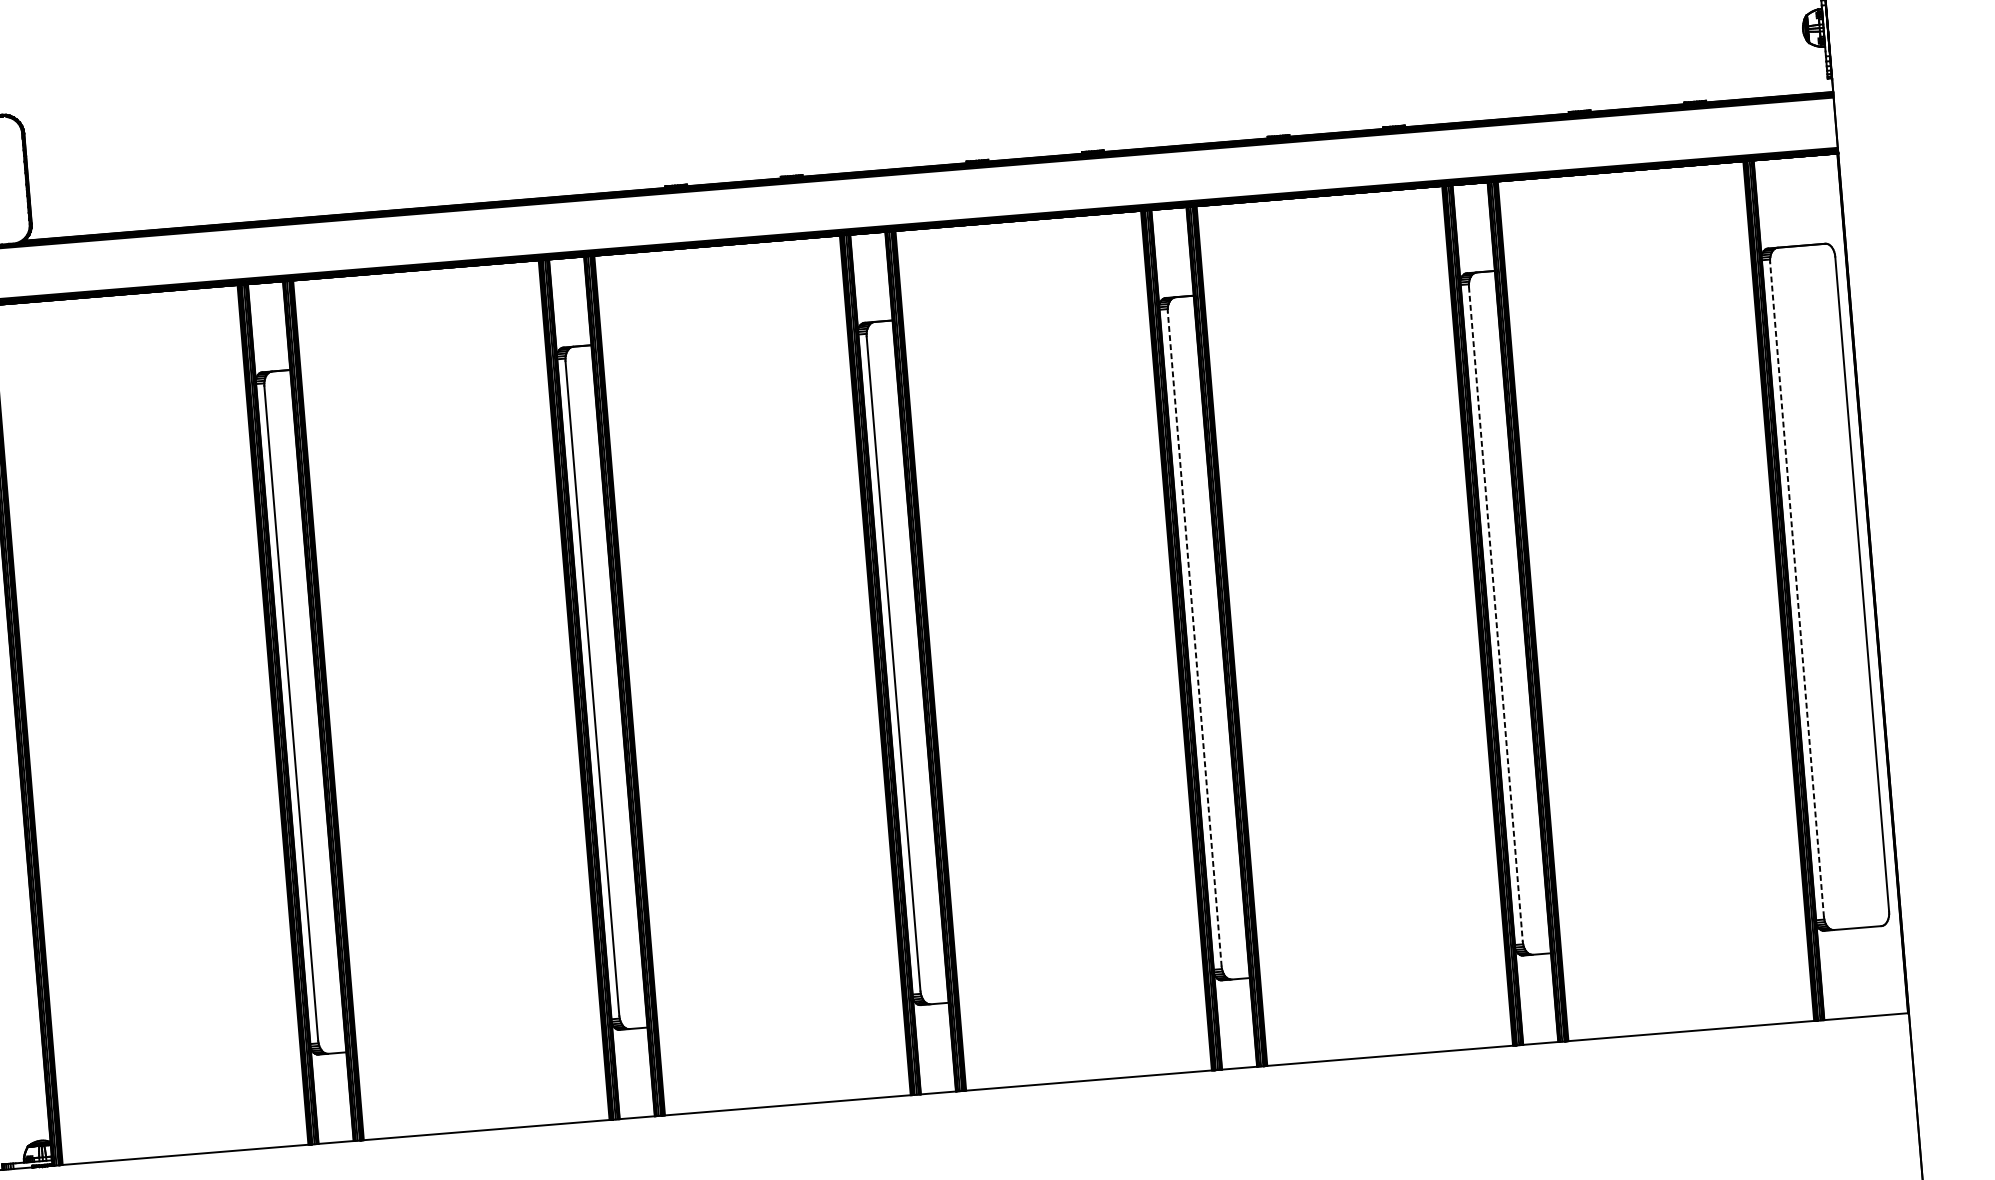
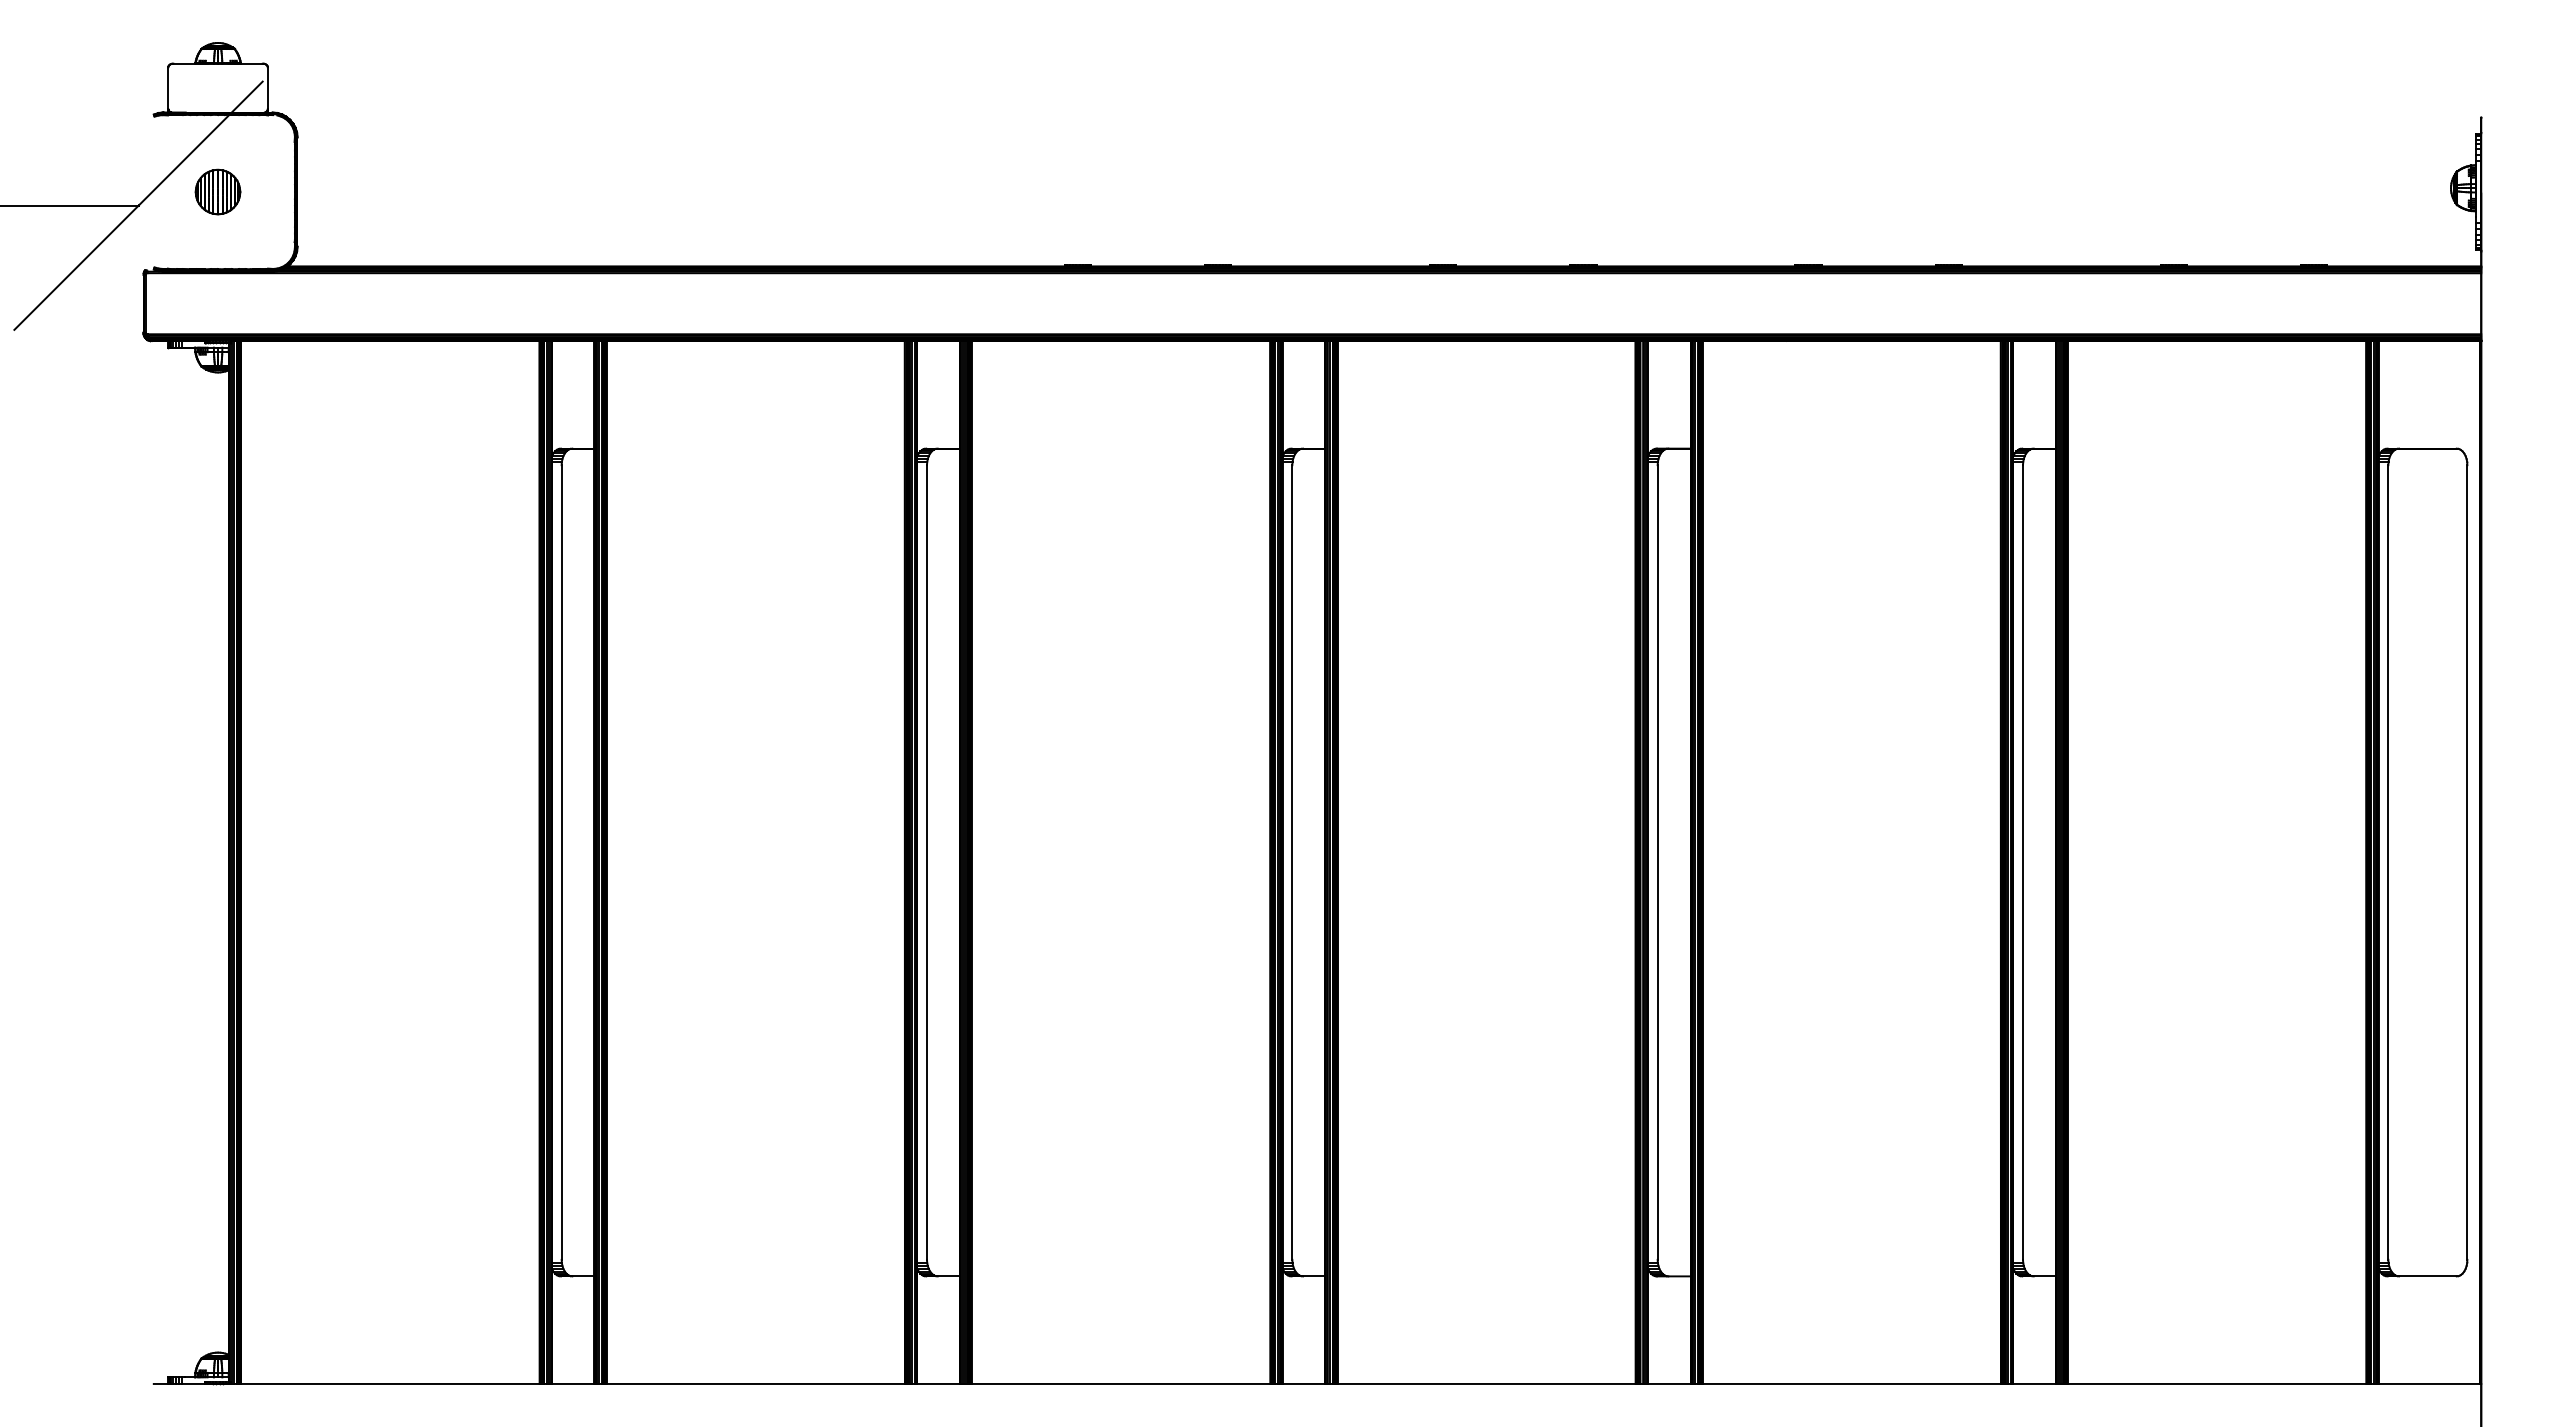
line: (1797, 589) -> (2388, 862), dashed -> solid
line: (1496, 615) -> (2023, 863), dashed -> solid
line: (1194, 639) -> (1657, 862), dashed -> solid

